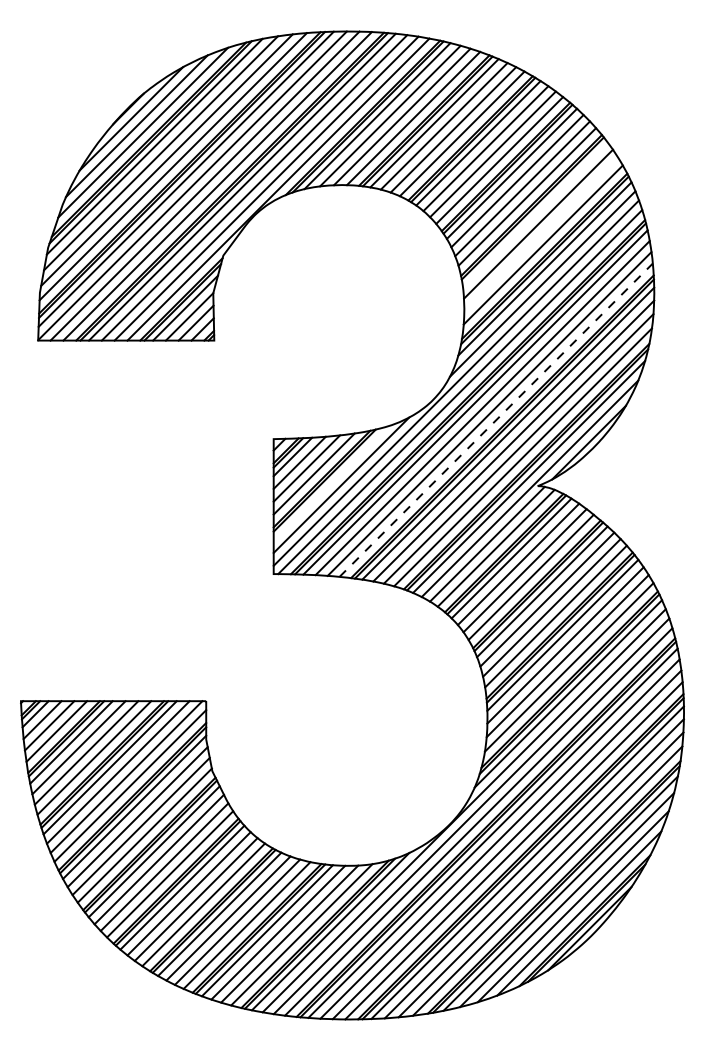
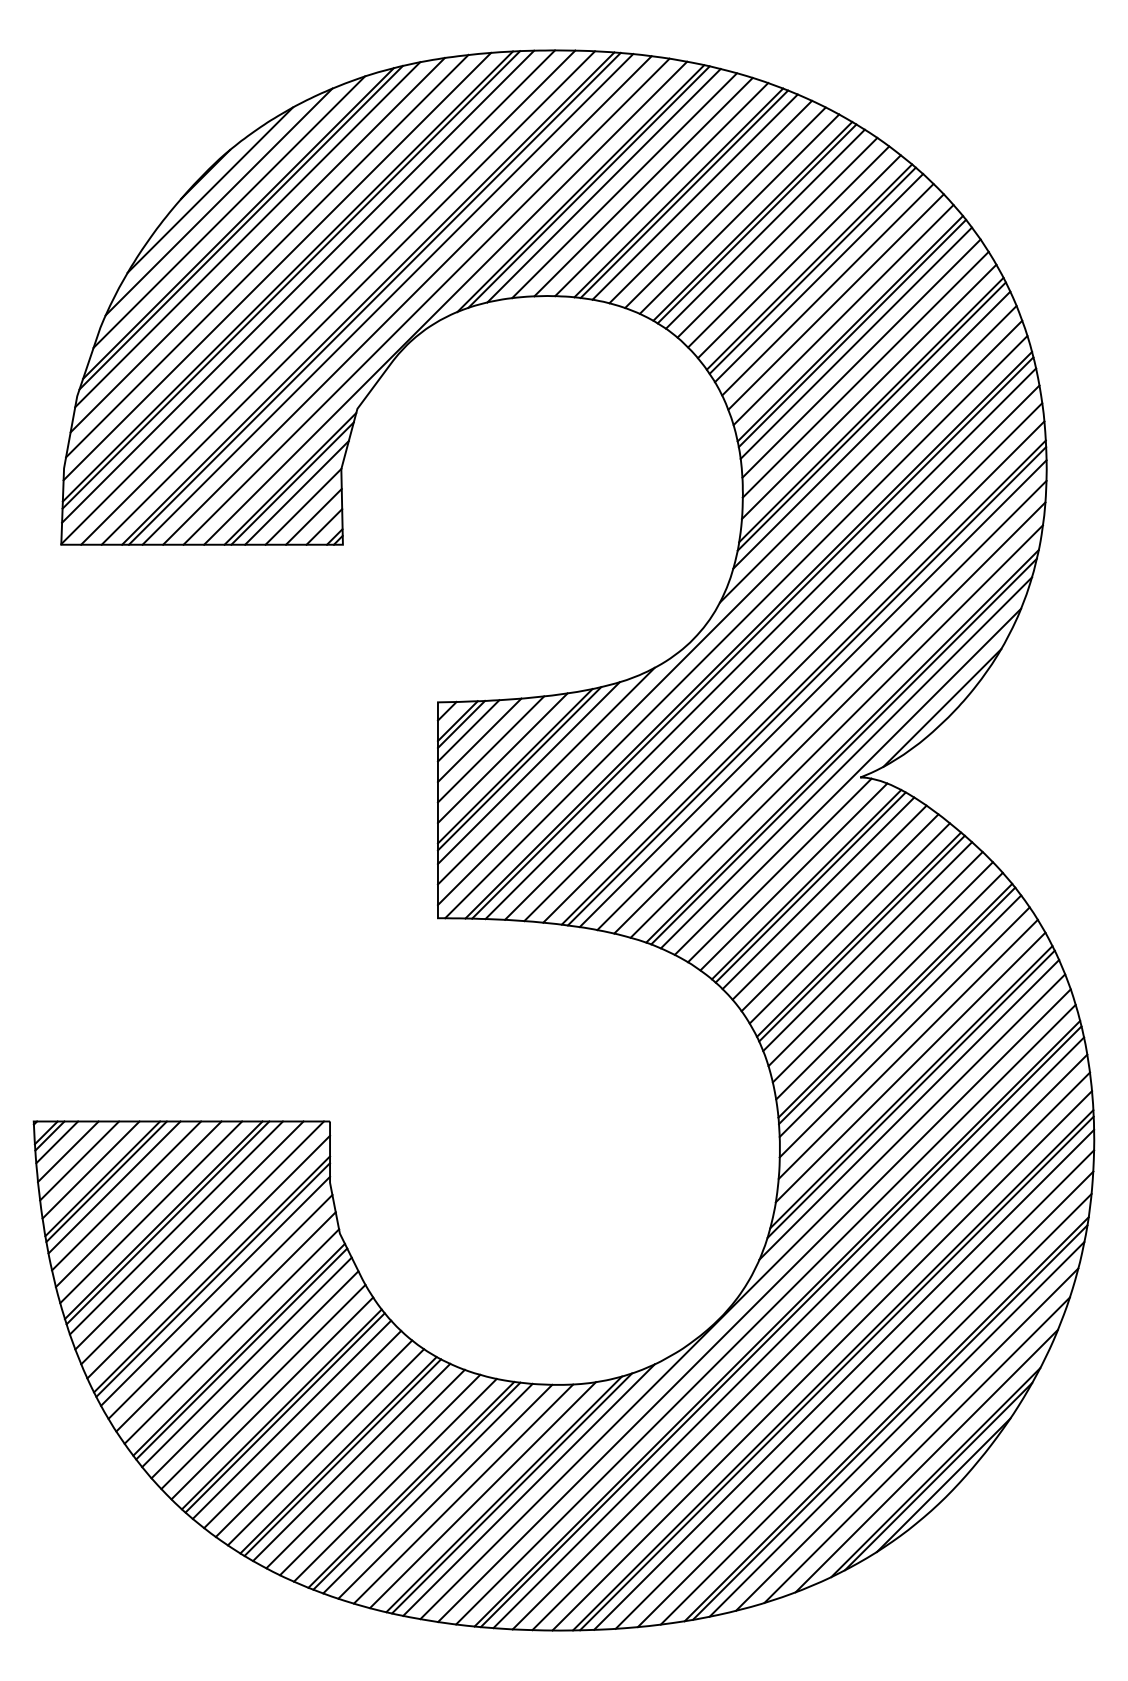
line: (534, 214) -> (855, 343), added
line: (541, 234) -> (866, 375), added
line: (496, 420) -> (794, 672), dashed -> solid
line: (330, 483) -> (528, 773), added

